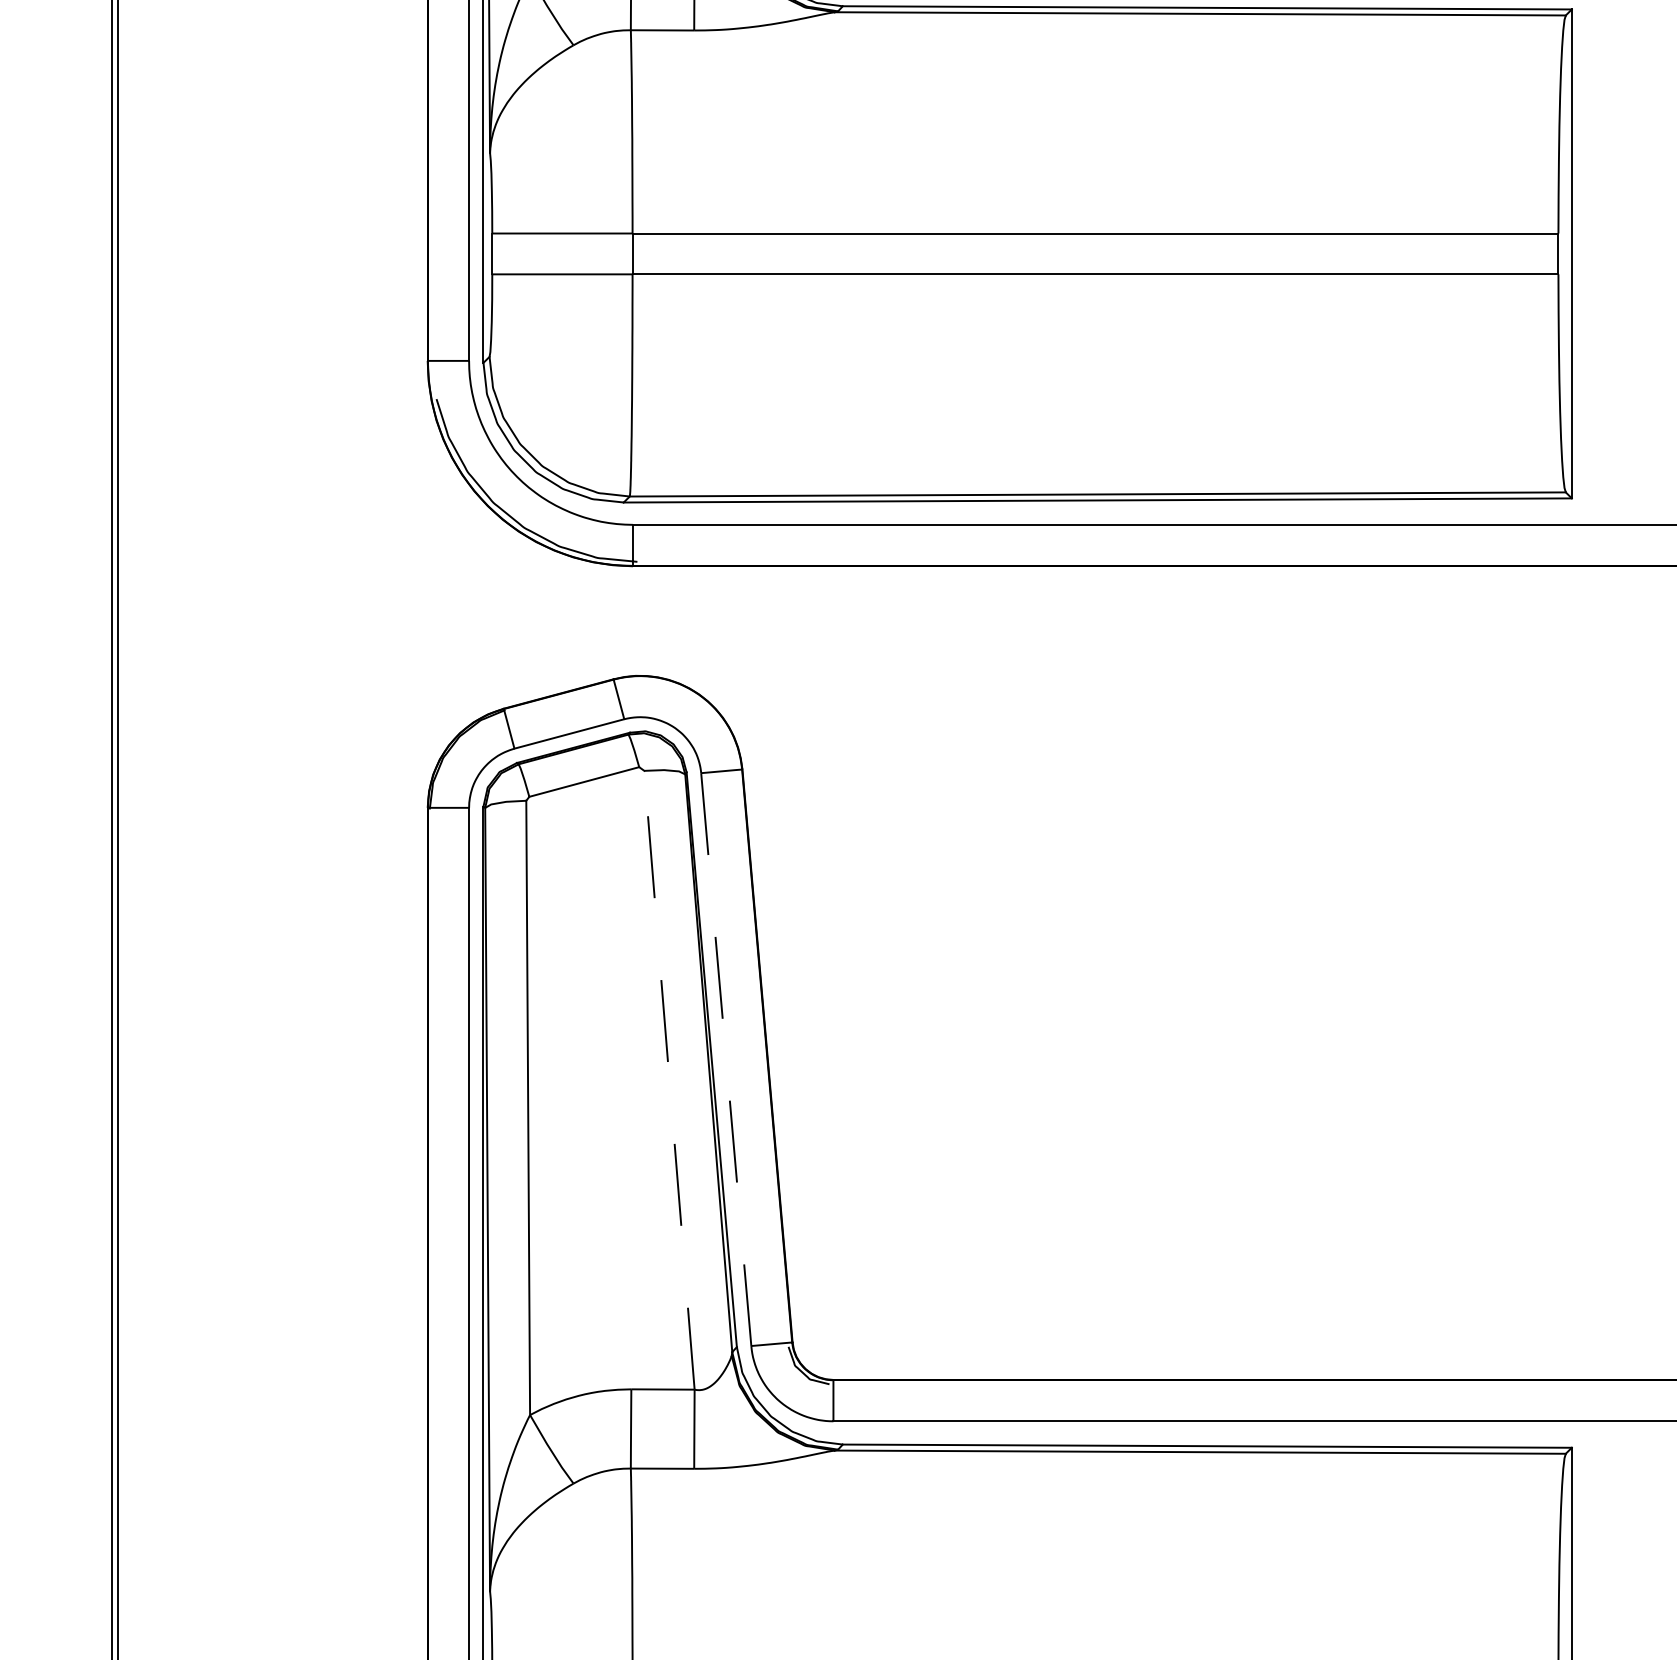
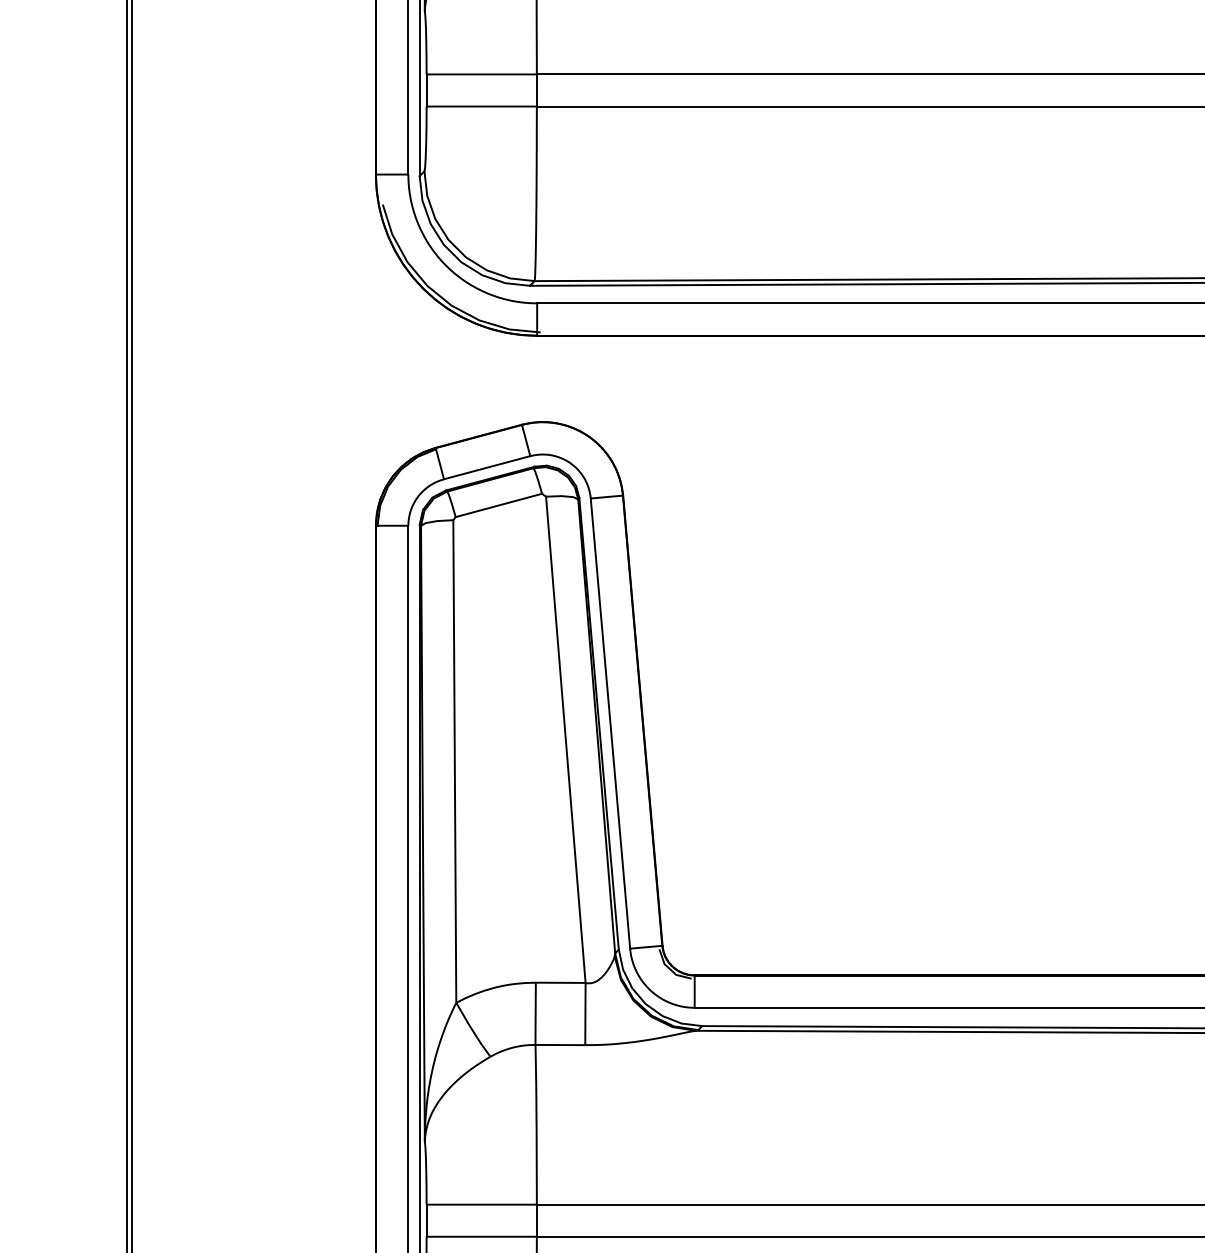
line: (726, 1059) -> (610, 723), dashed -> solid
line: (669, 1079) -> (565, 739), dashed -> solid

